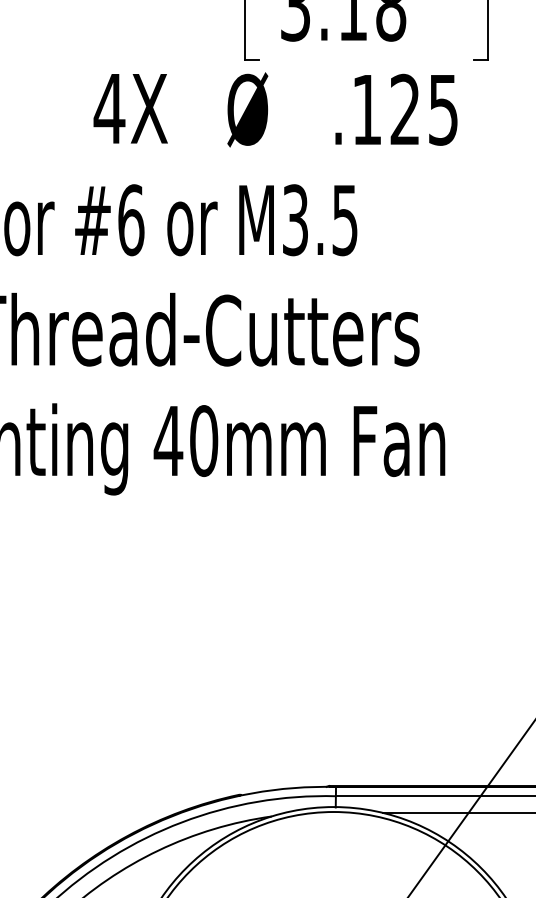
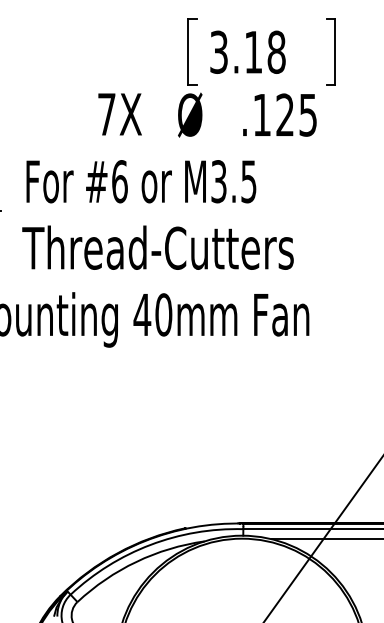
text: (109, 108) -> (106, 114), 4X -> 7X

